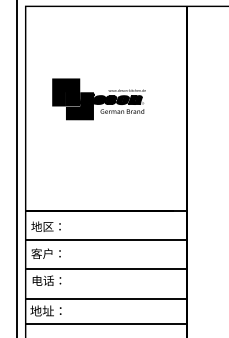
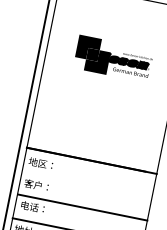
part: (98, 99) -> (113, 59), moved
line: (105, 240) -> (86, 184), removed

